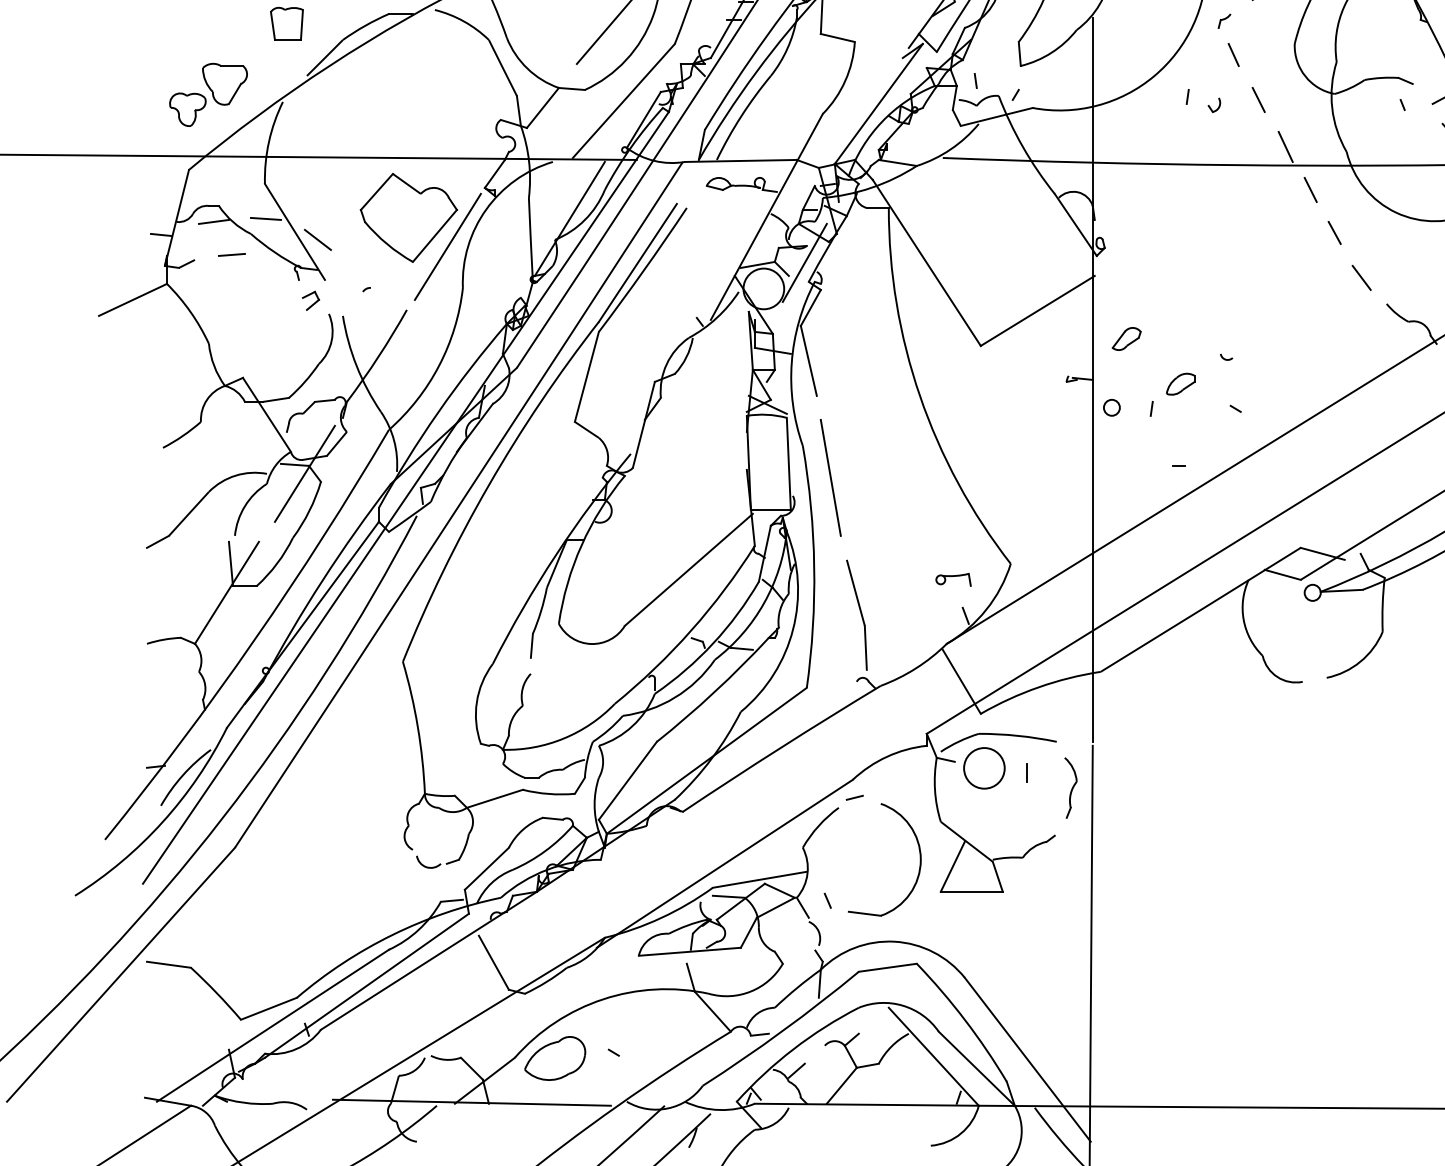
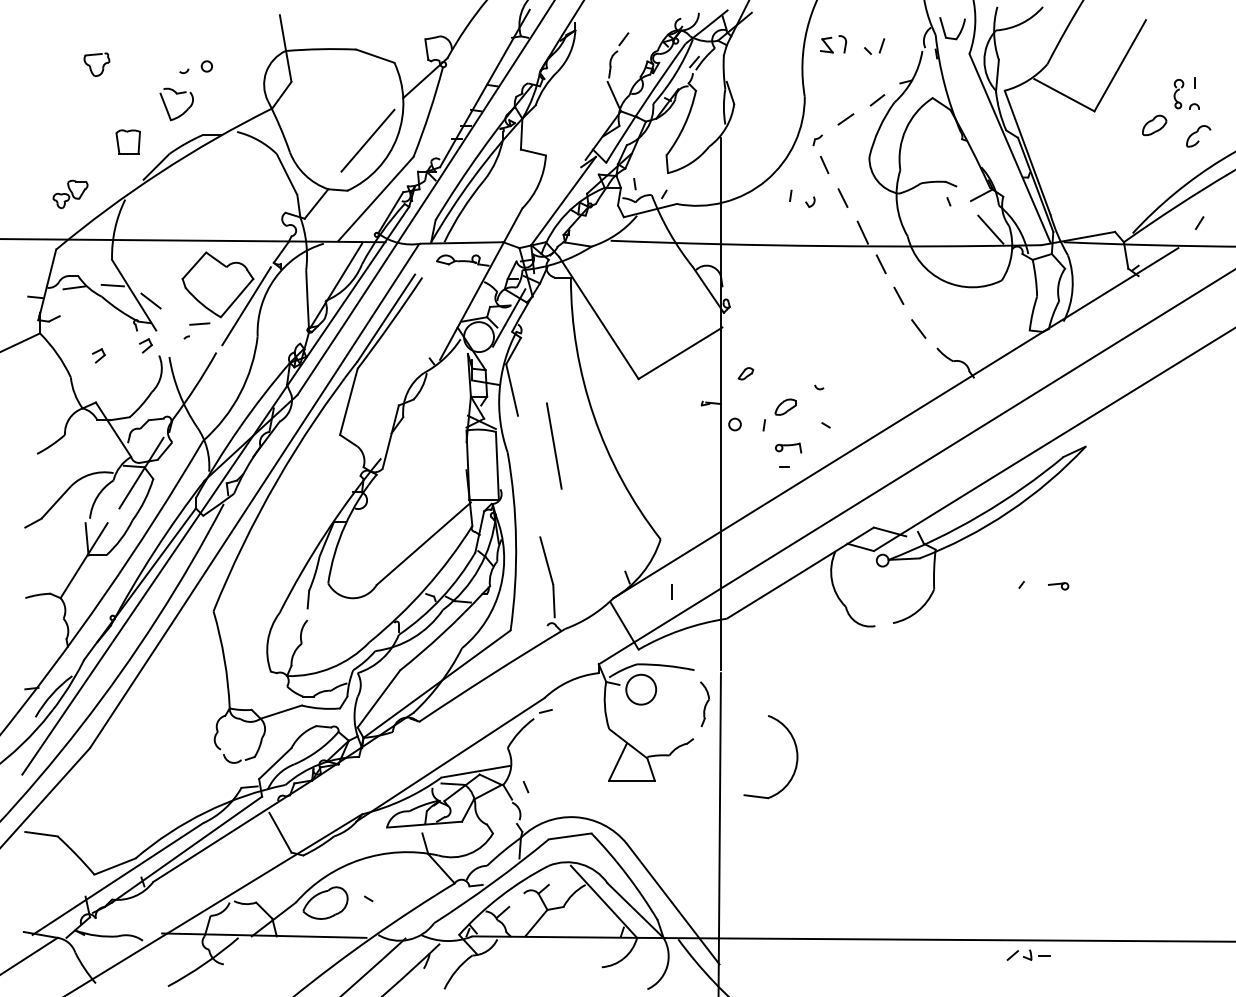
part: (208, 95) -> (70, 194), size x0.6
line: (231, 254) -> (199, 323), moved
part: (246, 313) -> (98, 355), added
part: (1126, 338) -> (745, 373), size x0.7
line: (831, 477) -> (554, 445), moved
part: (953, 579) -> (788, 447), moved
line: (1025, 772) -> (671, 591), moved
part: (918, 870) -> (795, 764), moved

